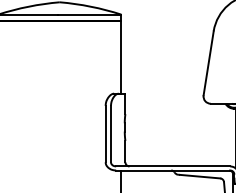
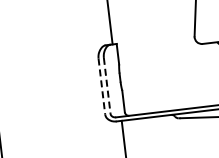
line: (105, 134) -> (101, 86), solid -> dashed
line: (111, 134) -> (107, 86), solid -> dashed

